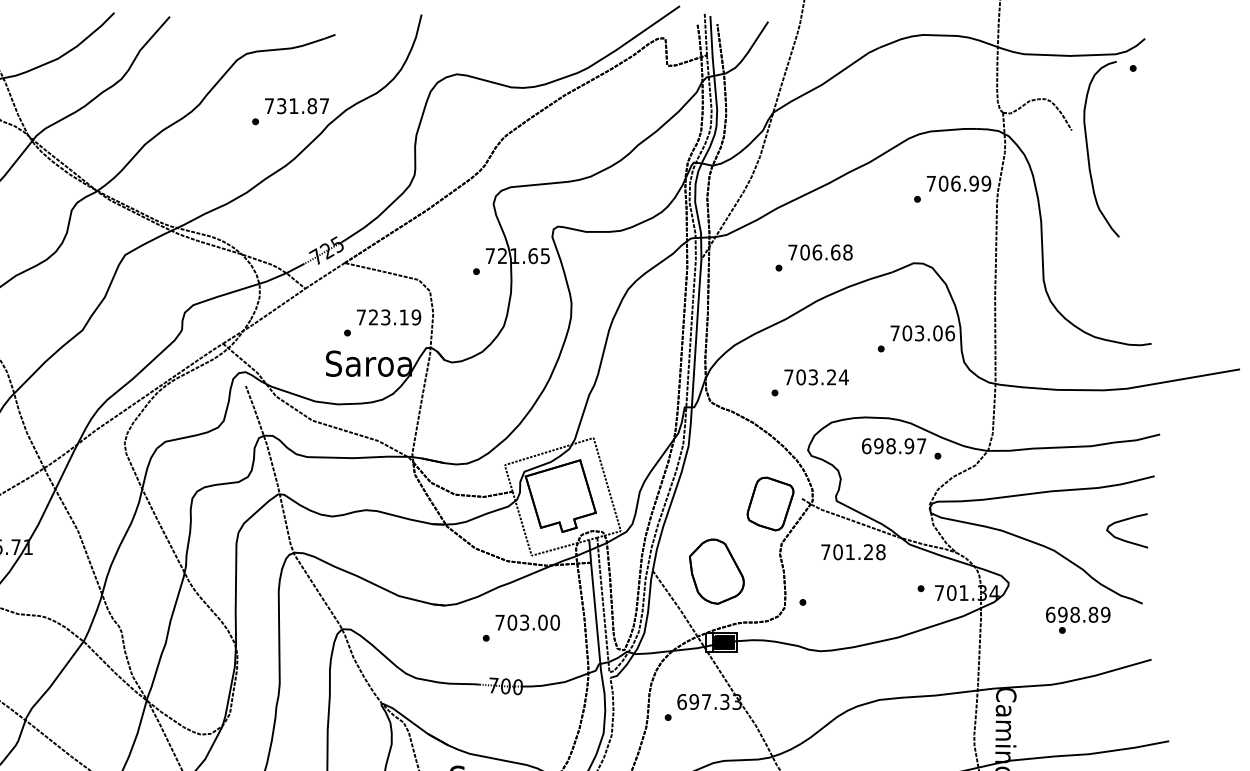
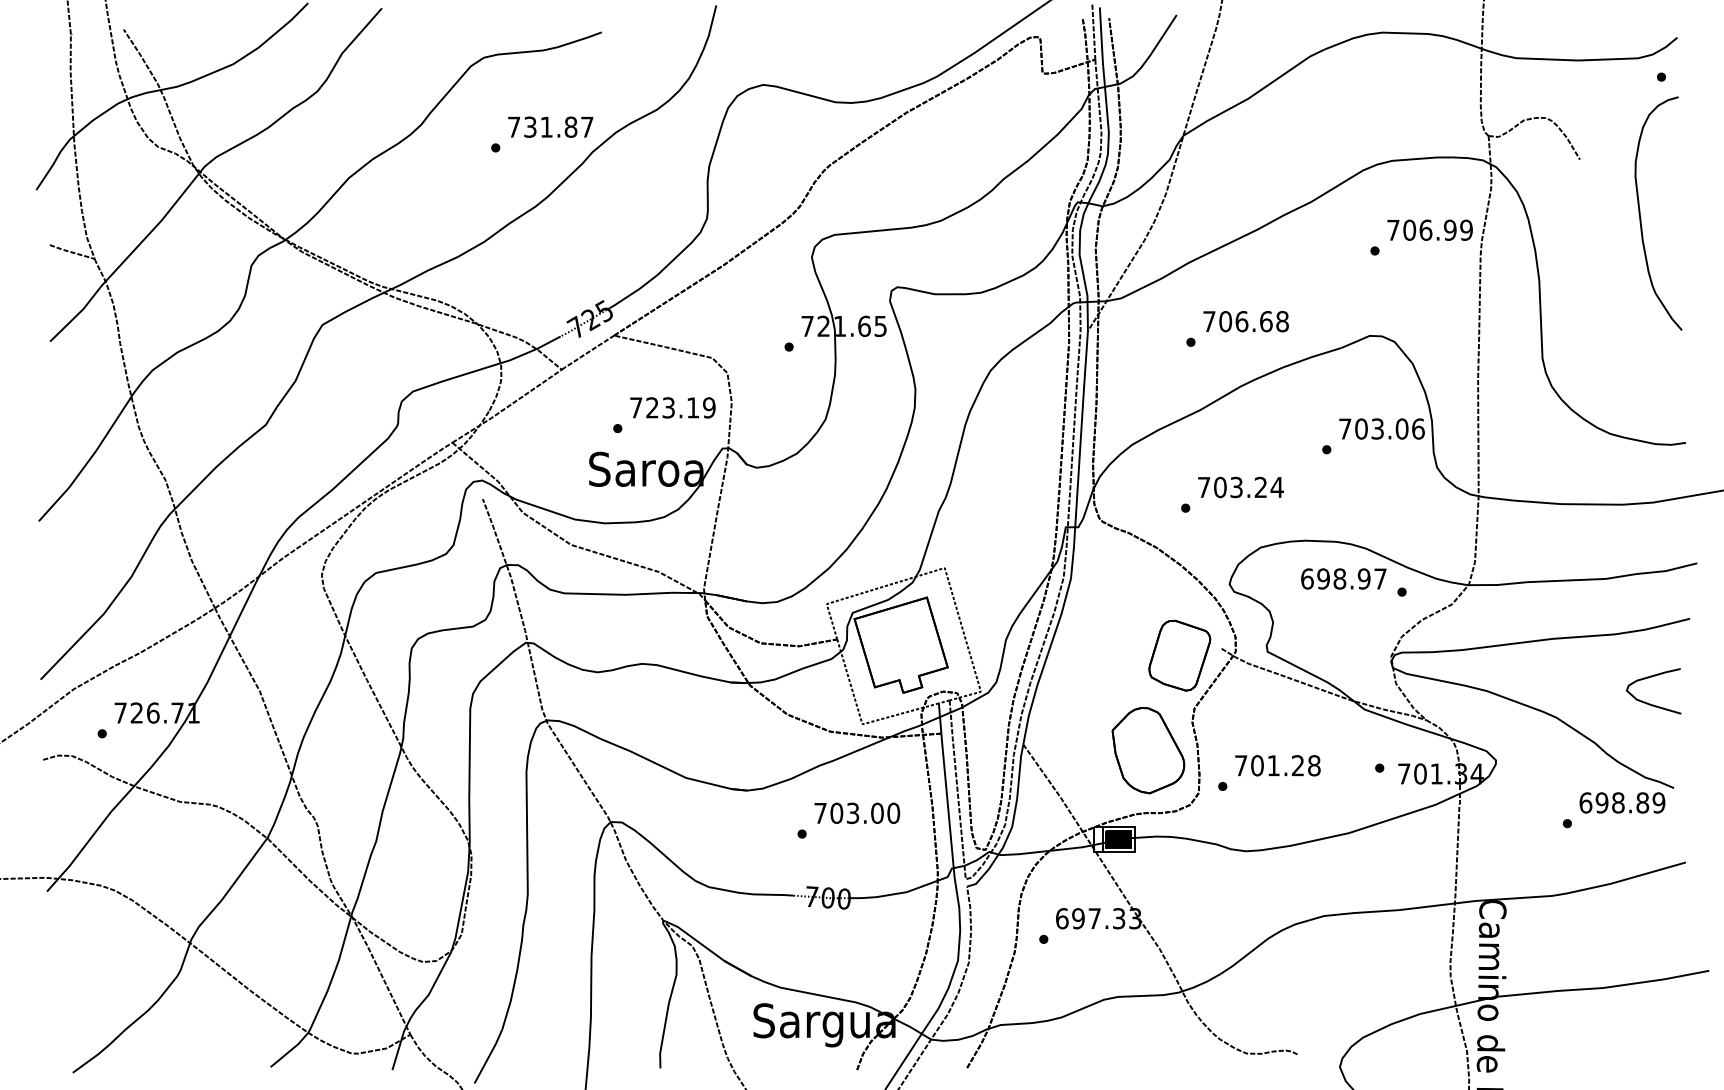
curve: (1088, 153) -> (1641, 218), moved
text: (853, 552) -> (1277, 765), moved
part: (716, 571) -> (1148, 750), moved
text: (1078, 614) -> (1622, 802), moved

